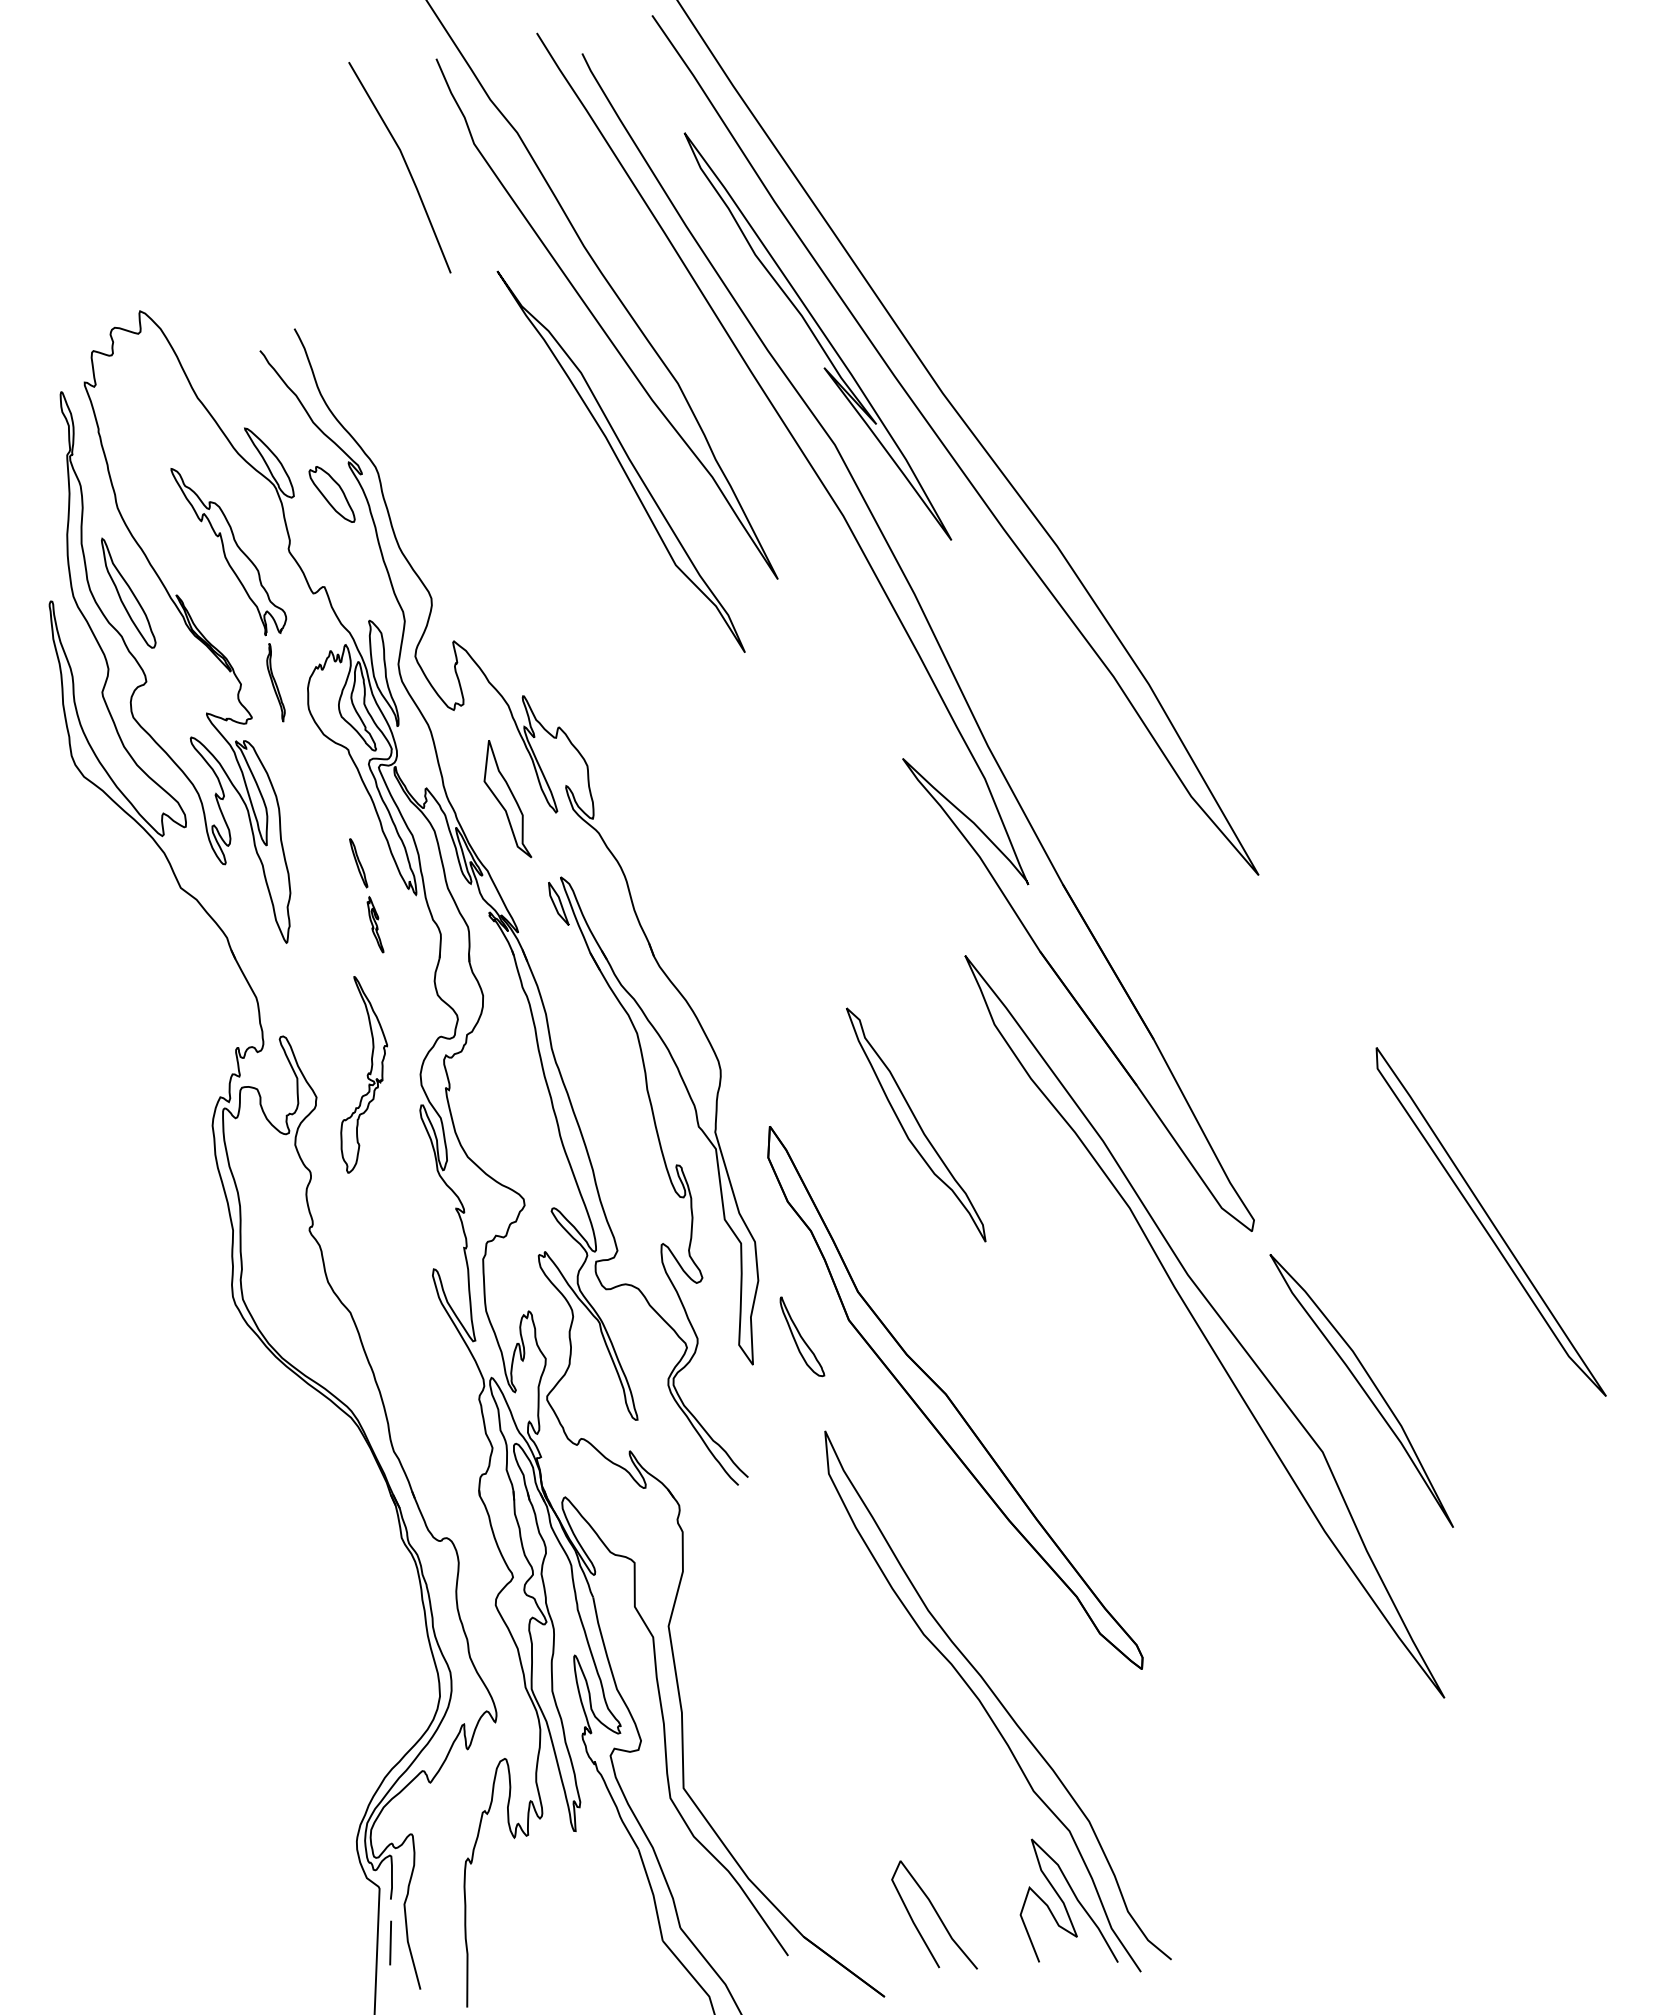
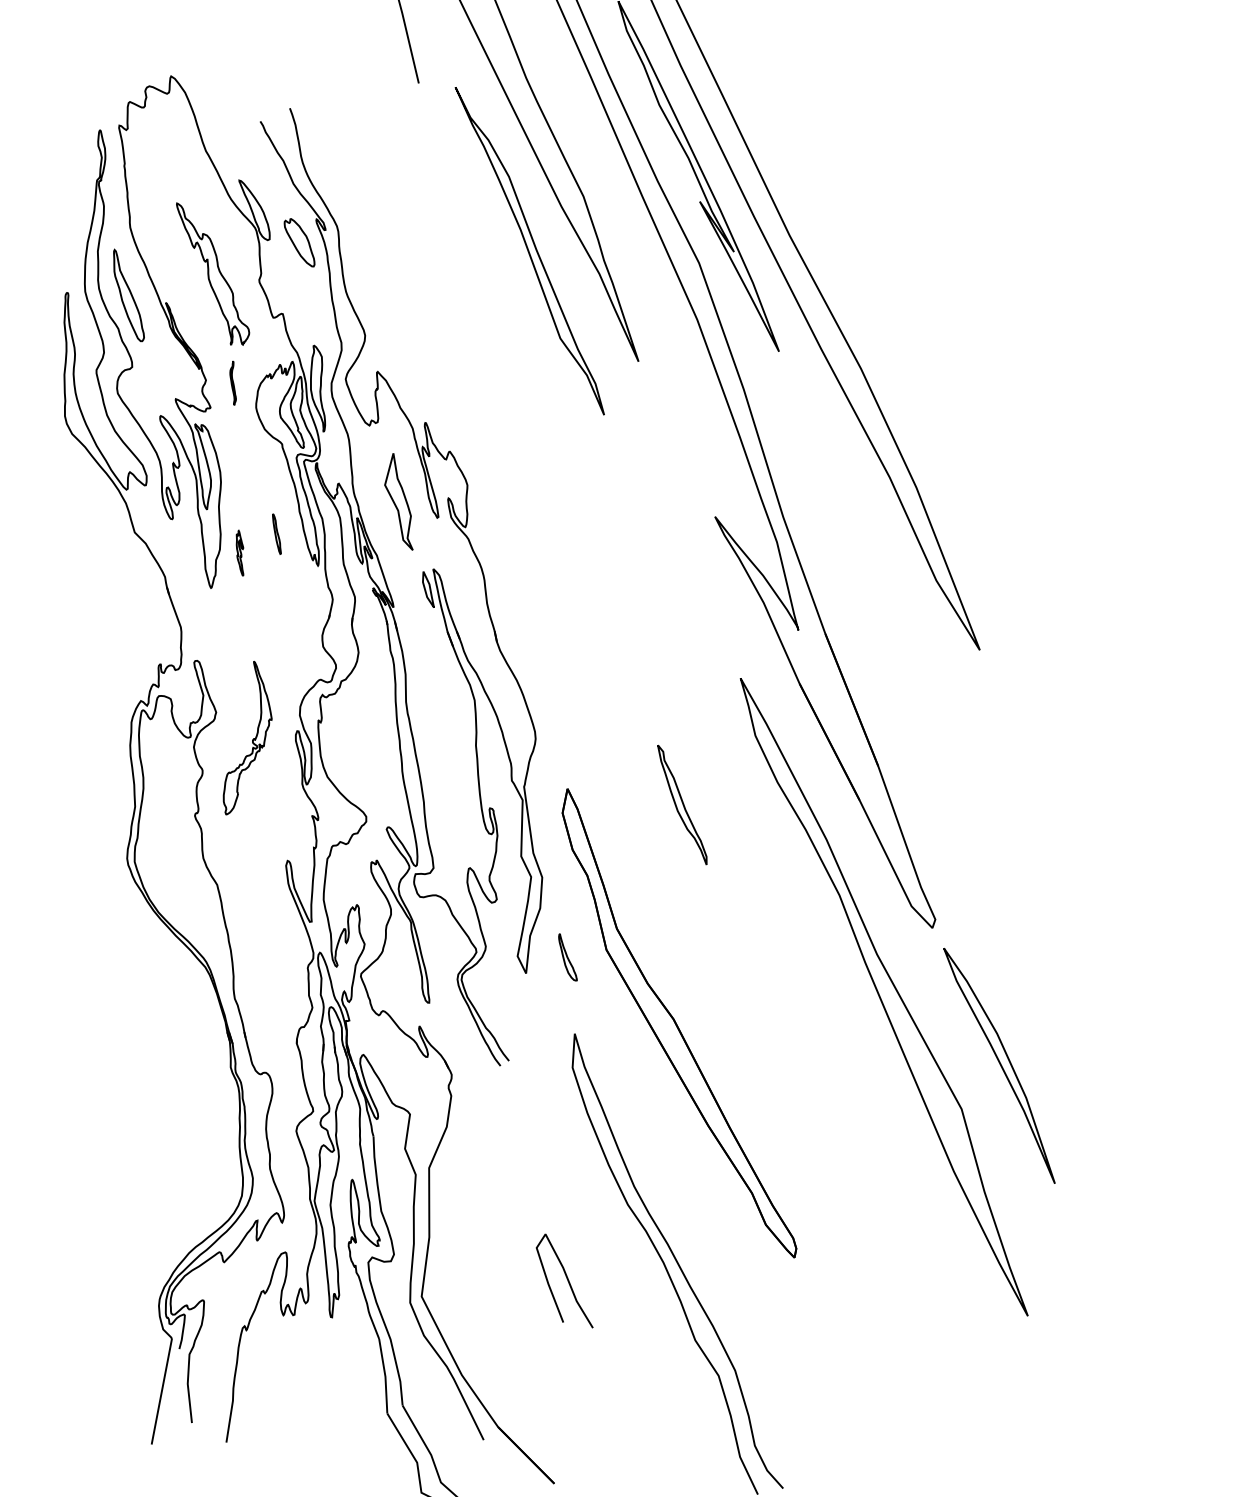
part: (275, 682) -> (233, 382), size x0.7
part: (375, 924) -> (240, 552), moved
part: (364, 1074) -> (250, 739), moved
part: (916, 1124) -> (682, 804), size x0.6
part: (1490, 1221) -> (1120, 948), removed
part: (802, 1336) -> (568, 957), size x0.7
curve: (1064, 1902) -> (706, 1431), removed
curve: (936, 1914) -> (567, 1280), moved
line: (390, 1942) -> (174, 1382), removed

